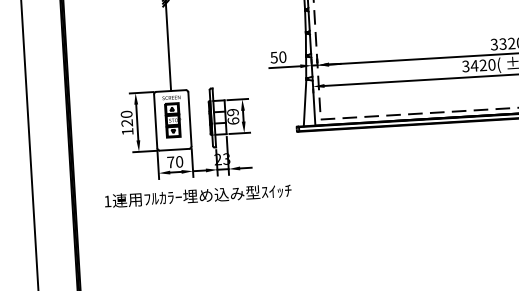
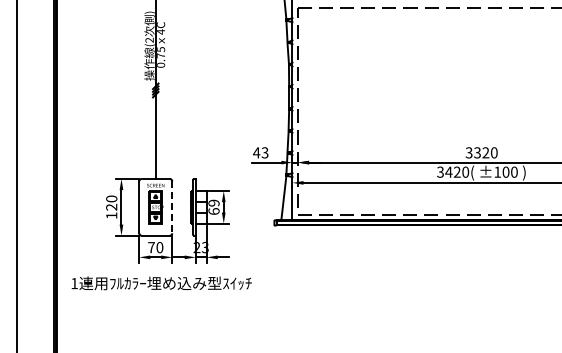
text: (278, 57) -> (260, 152), 50 -> 43
line: (190, 119) -> (172, 207), solid -> dashed
text: (197, 196) -> (161, 283), moved

